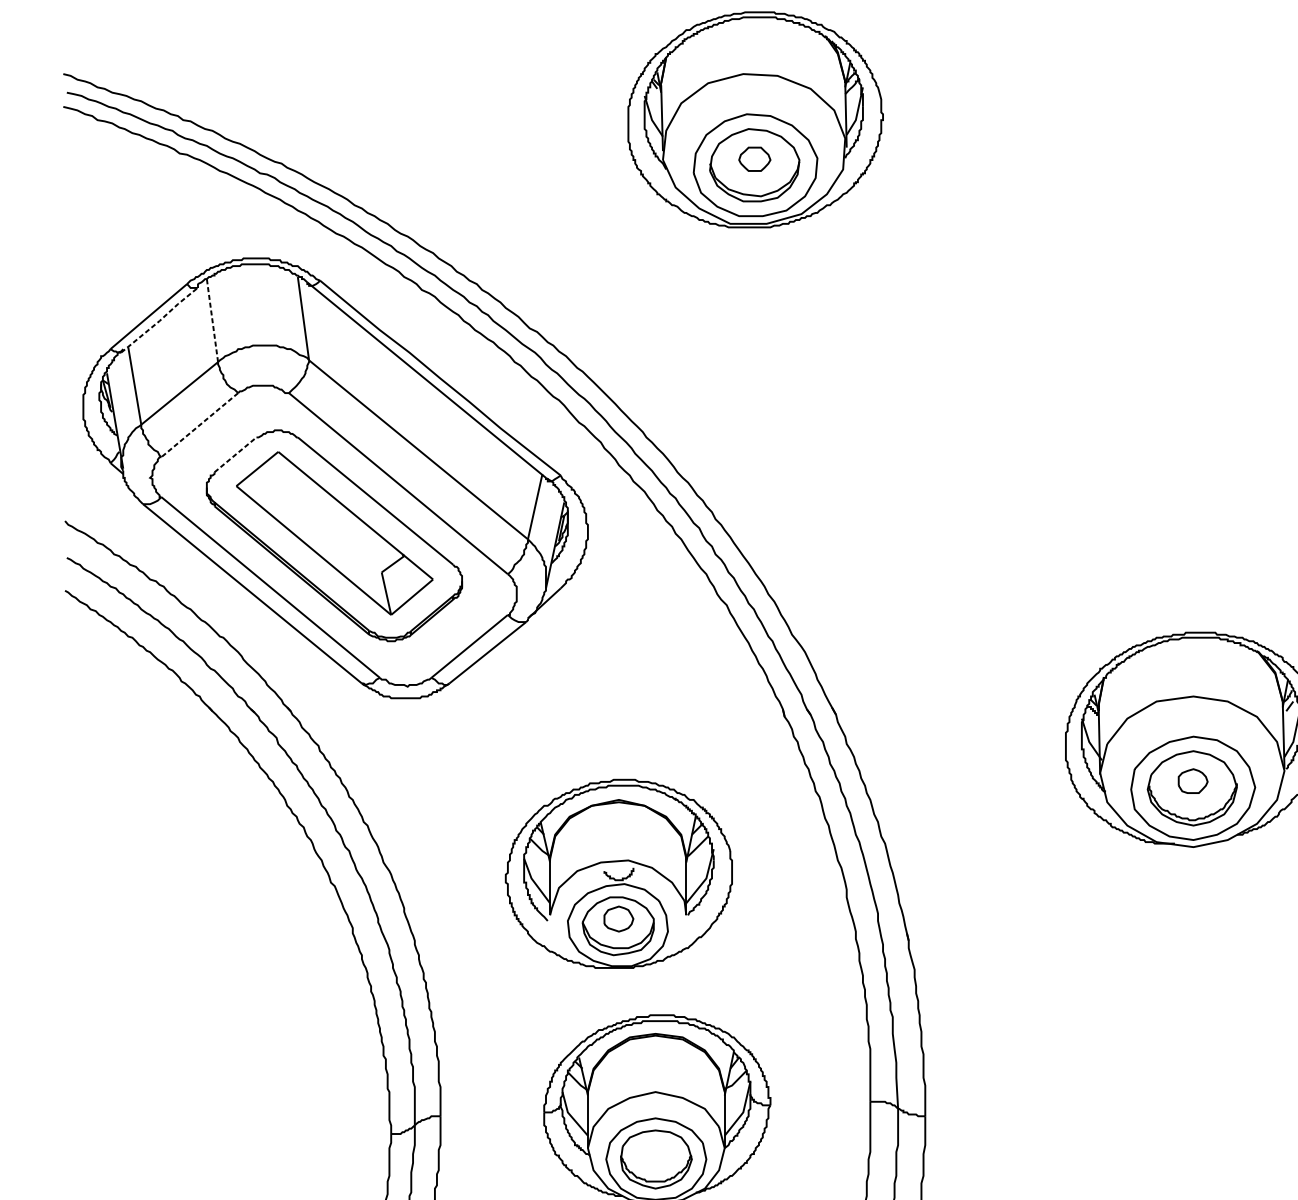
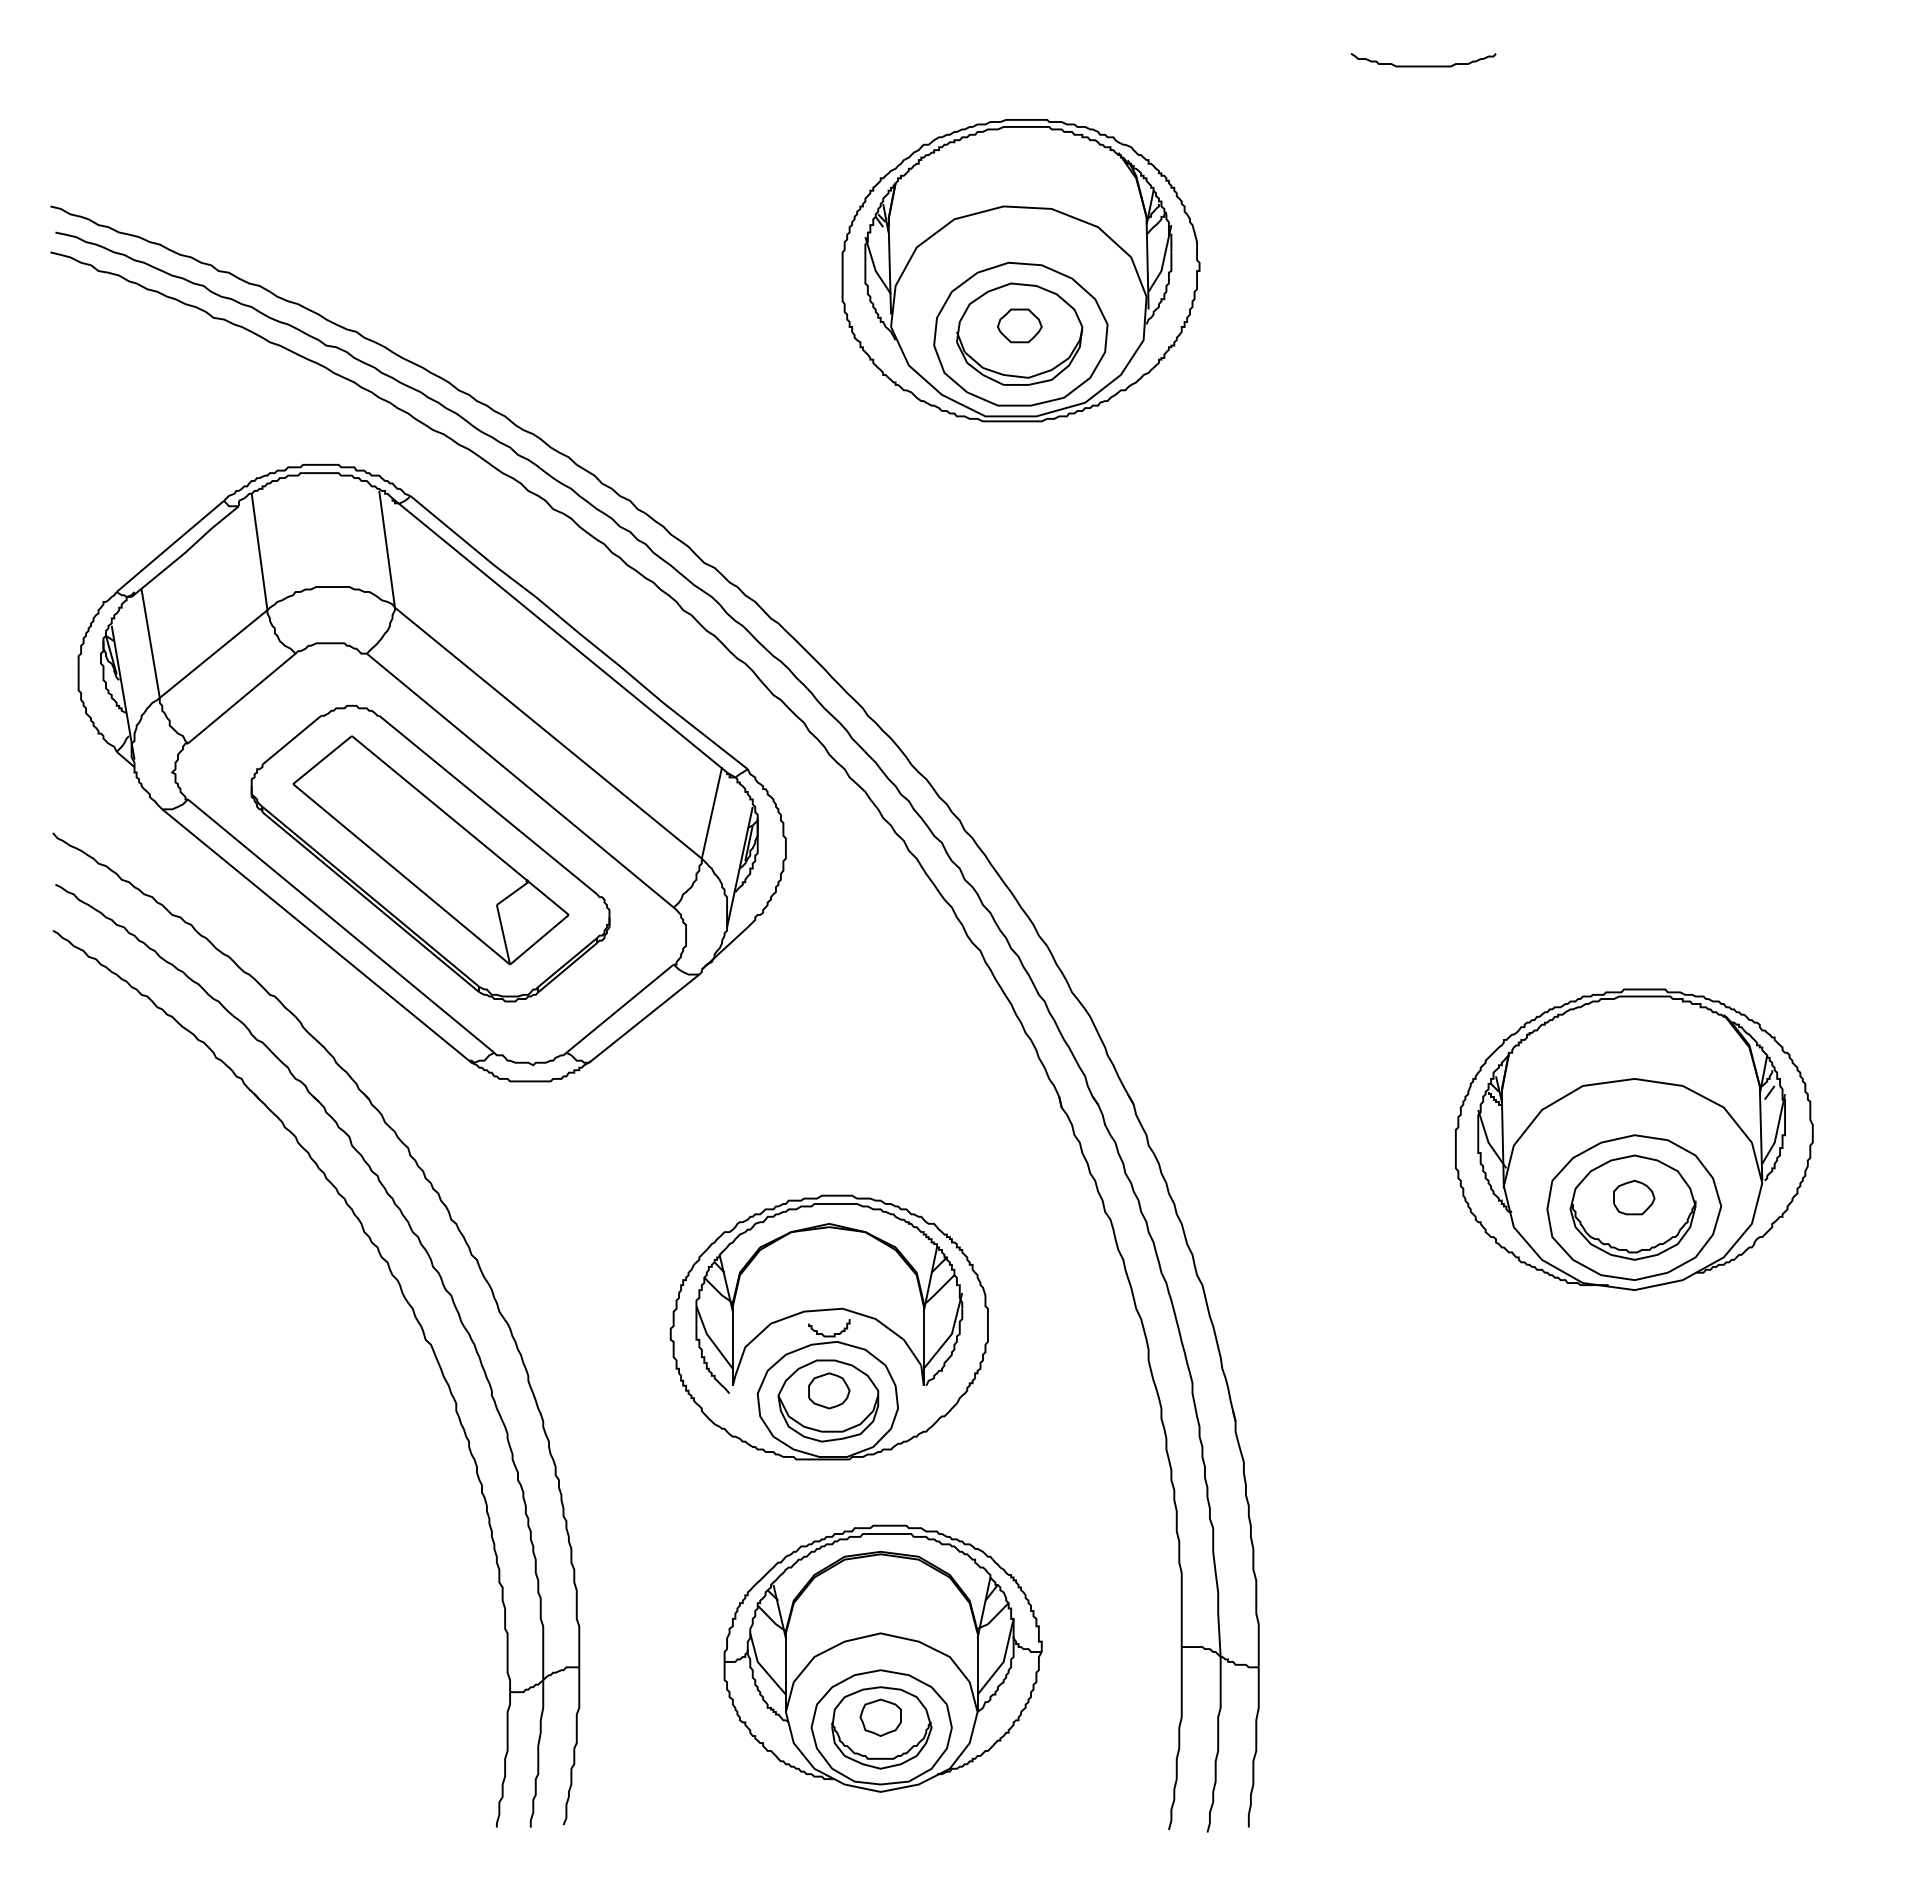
line: (160, 320) -> (186, 551), dashed -> solid
line: (212, 320) -> (259, 552), dashed -> solid
line: (199, 425) -> (241, 698), dashed -> solid
line: (235, 454) -> (292, 739), dashed -> solid
part: (655, 1152) -> (880, 1717), added

